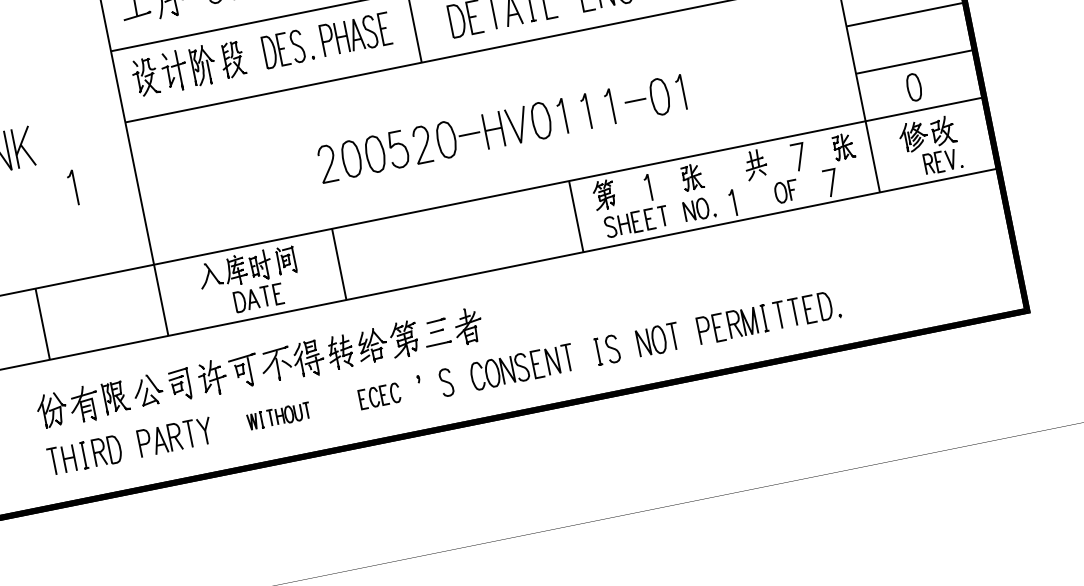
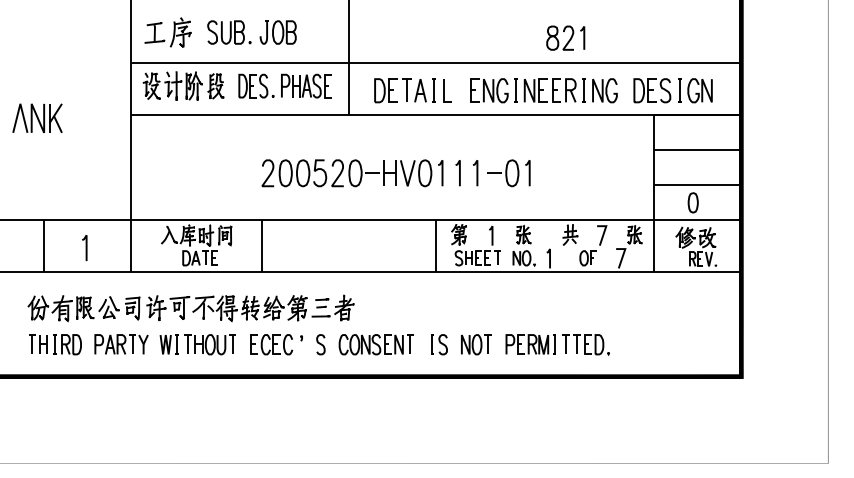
line: (73, 186) -> (85, 247), moved
part: (379, 395) -> (271, 344), size x1.43
part: (278, 416) -> (197, 344), size x1.67

